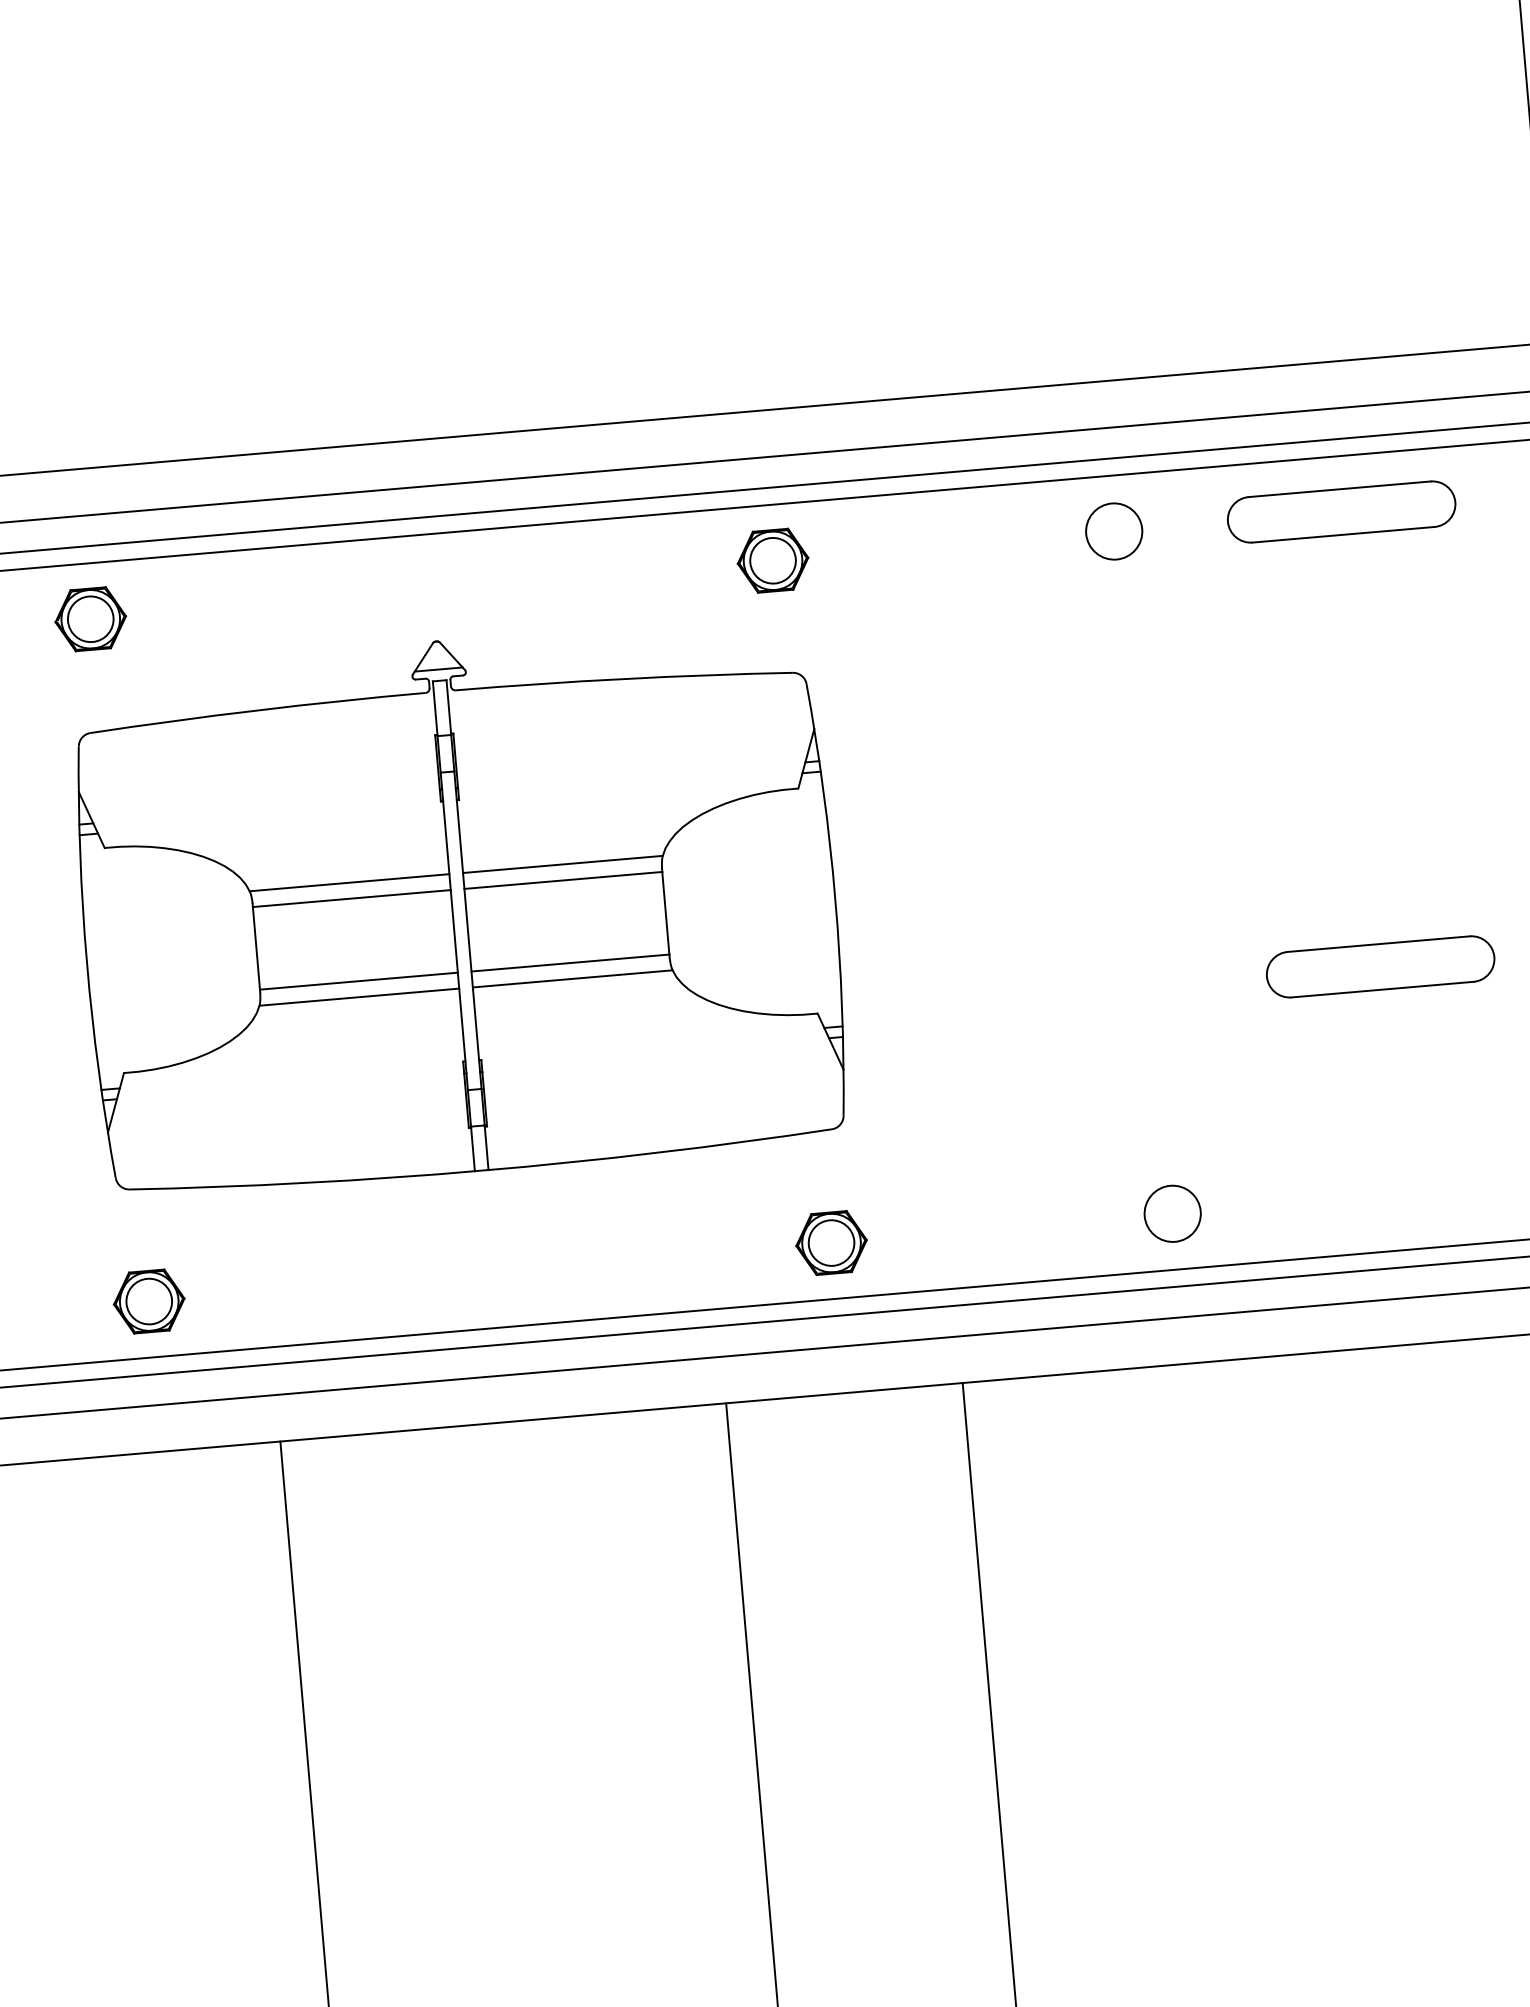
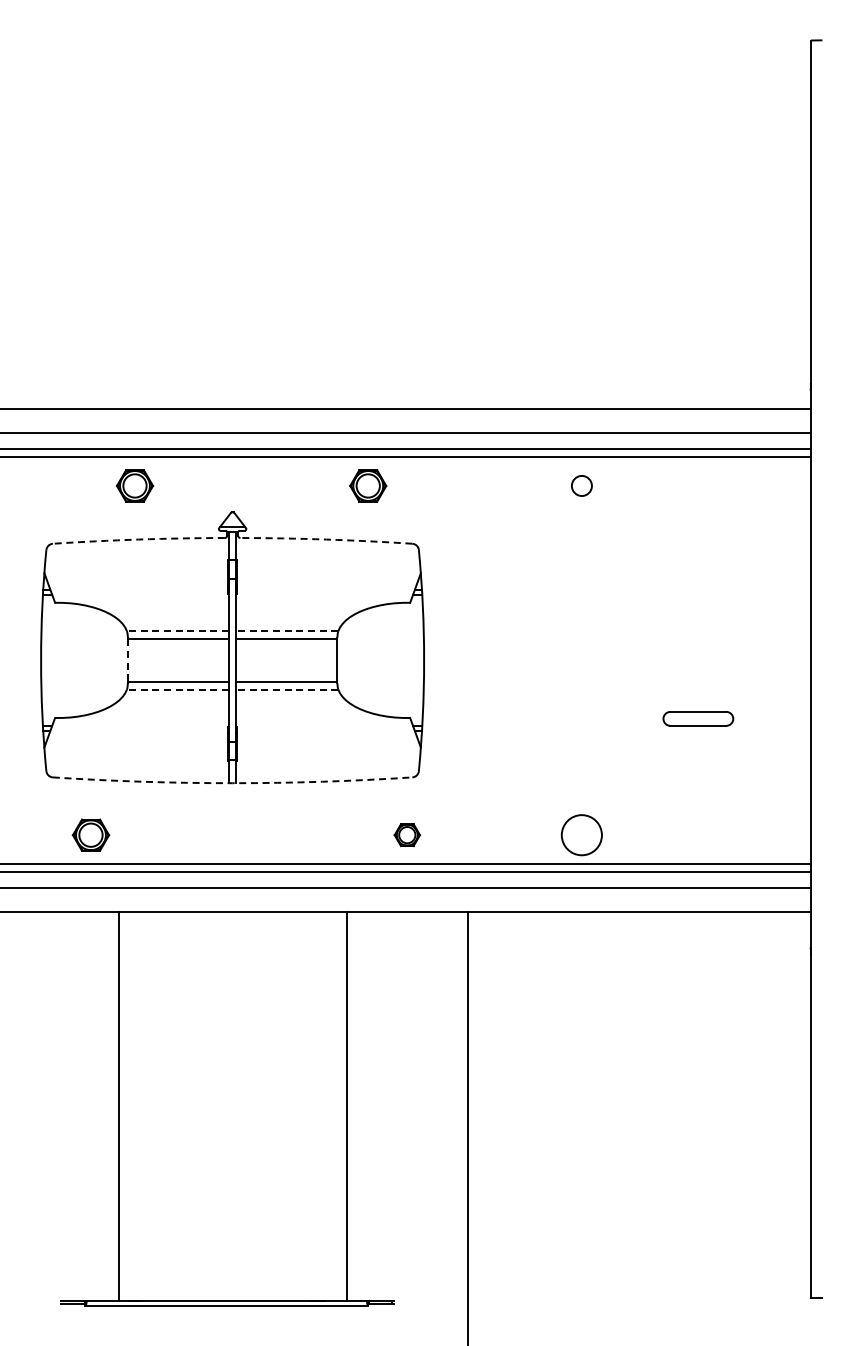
part: (1341, 511) -> (698, 485), removed
circle: (1113, 530) -> (581, 485), size x0.7
part: (773, 559) -> (368, 485), moved
part: (89, 618) -> (134, 485), moved
arc: (624, 678) -> (326, 539), solid -> dashed
arc: (257, 710) -> (138, 539), solid -> dashed
line: (561, 865) -> (286, 631), solid -> dashed
line: (348, 883) -> (177, 631), solid -> dashed
line: (255, 948) -> (127, 660), solid -> dashed
part: (1381, 966) -> (698, 718), size x0.6
line: (571, 978) -> (286, 689), solid -> dashed
line: (358, 996) -> (177, 689), solid -> dashed
arc: (481, 1171) -> (232, 783), solid -> dashed
circle: (1171, 1212) -> (581, 834), size x1.4
part: (831, 1241) -> (407, 834), size x0.7
part: (148, 1300) -> (90, 834), moved

